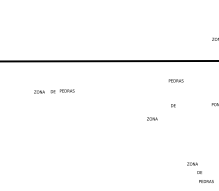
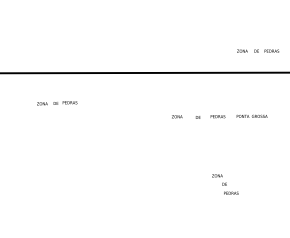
text: (175, 80) -> (217, 116), moved
text: (54, 91) -> (57, 103), moved
text: (152, 118) -> (177, 116), moved

